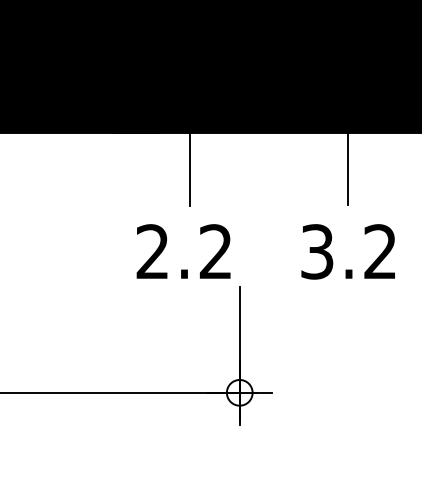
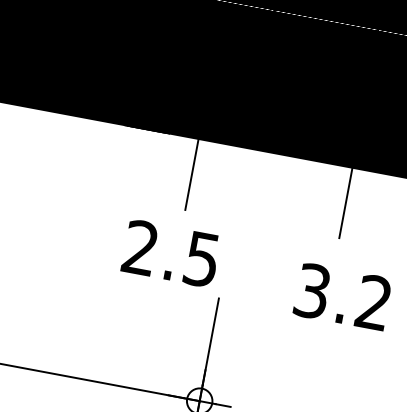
text: (215, 251) -> (201, 259), 2.2 -> 2.5
text: (347, 251) -> (342, 296), moved

